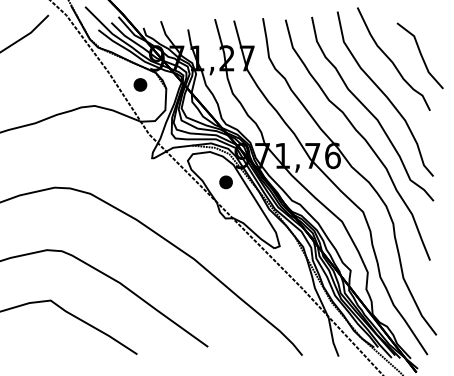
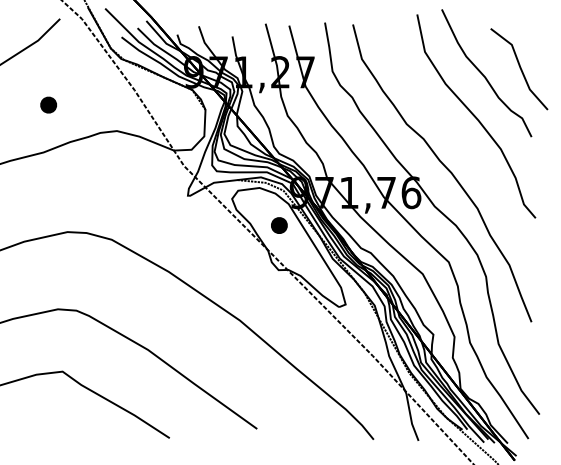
part: (140, 84) -> (48, 104), moved
curve: (369, 110) -> (456, 136), removed

